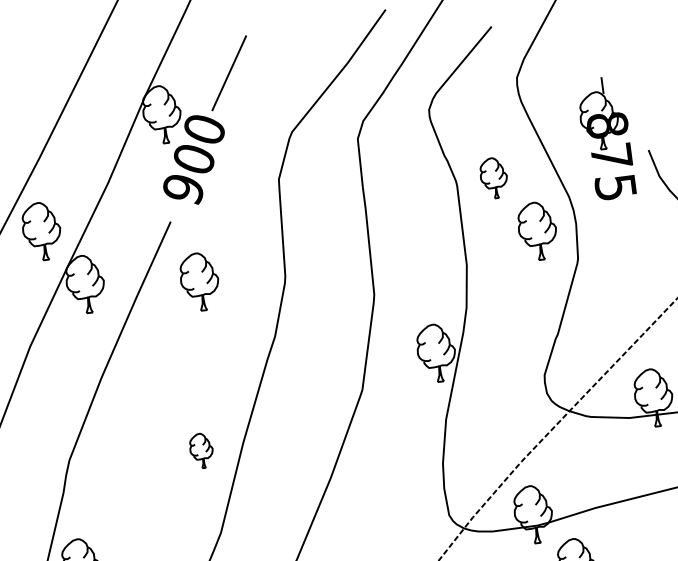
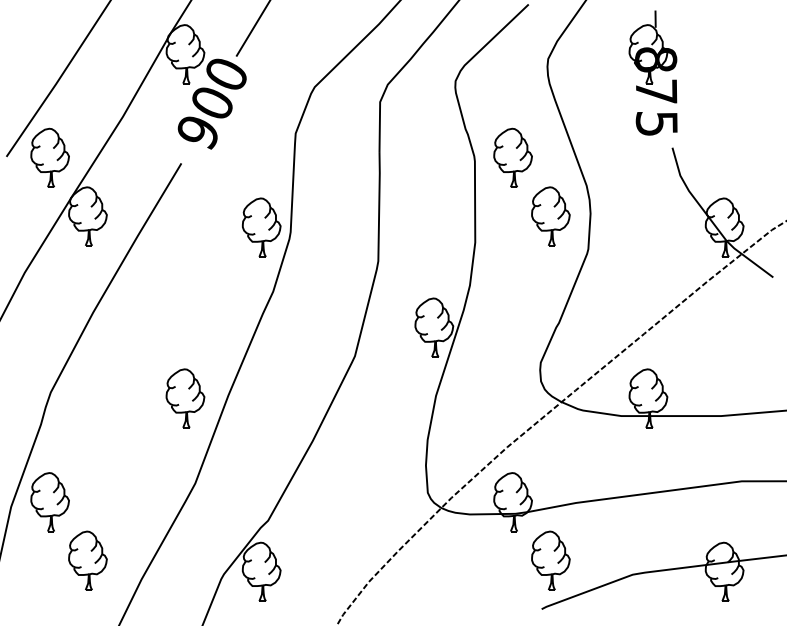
part: (605, 138) -> (652, 72), moved
part: (493, 177) -> (512, 157), size x1.43
part: (199, 281) -> (261, 227), moved
part: (201, 450) -> (185, 398), size x1.67

